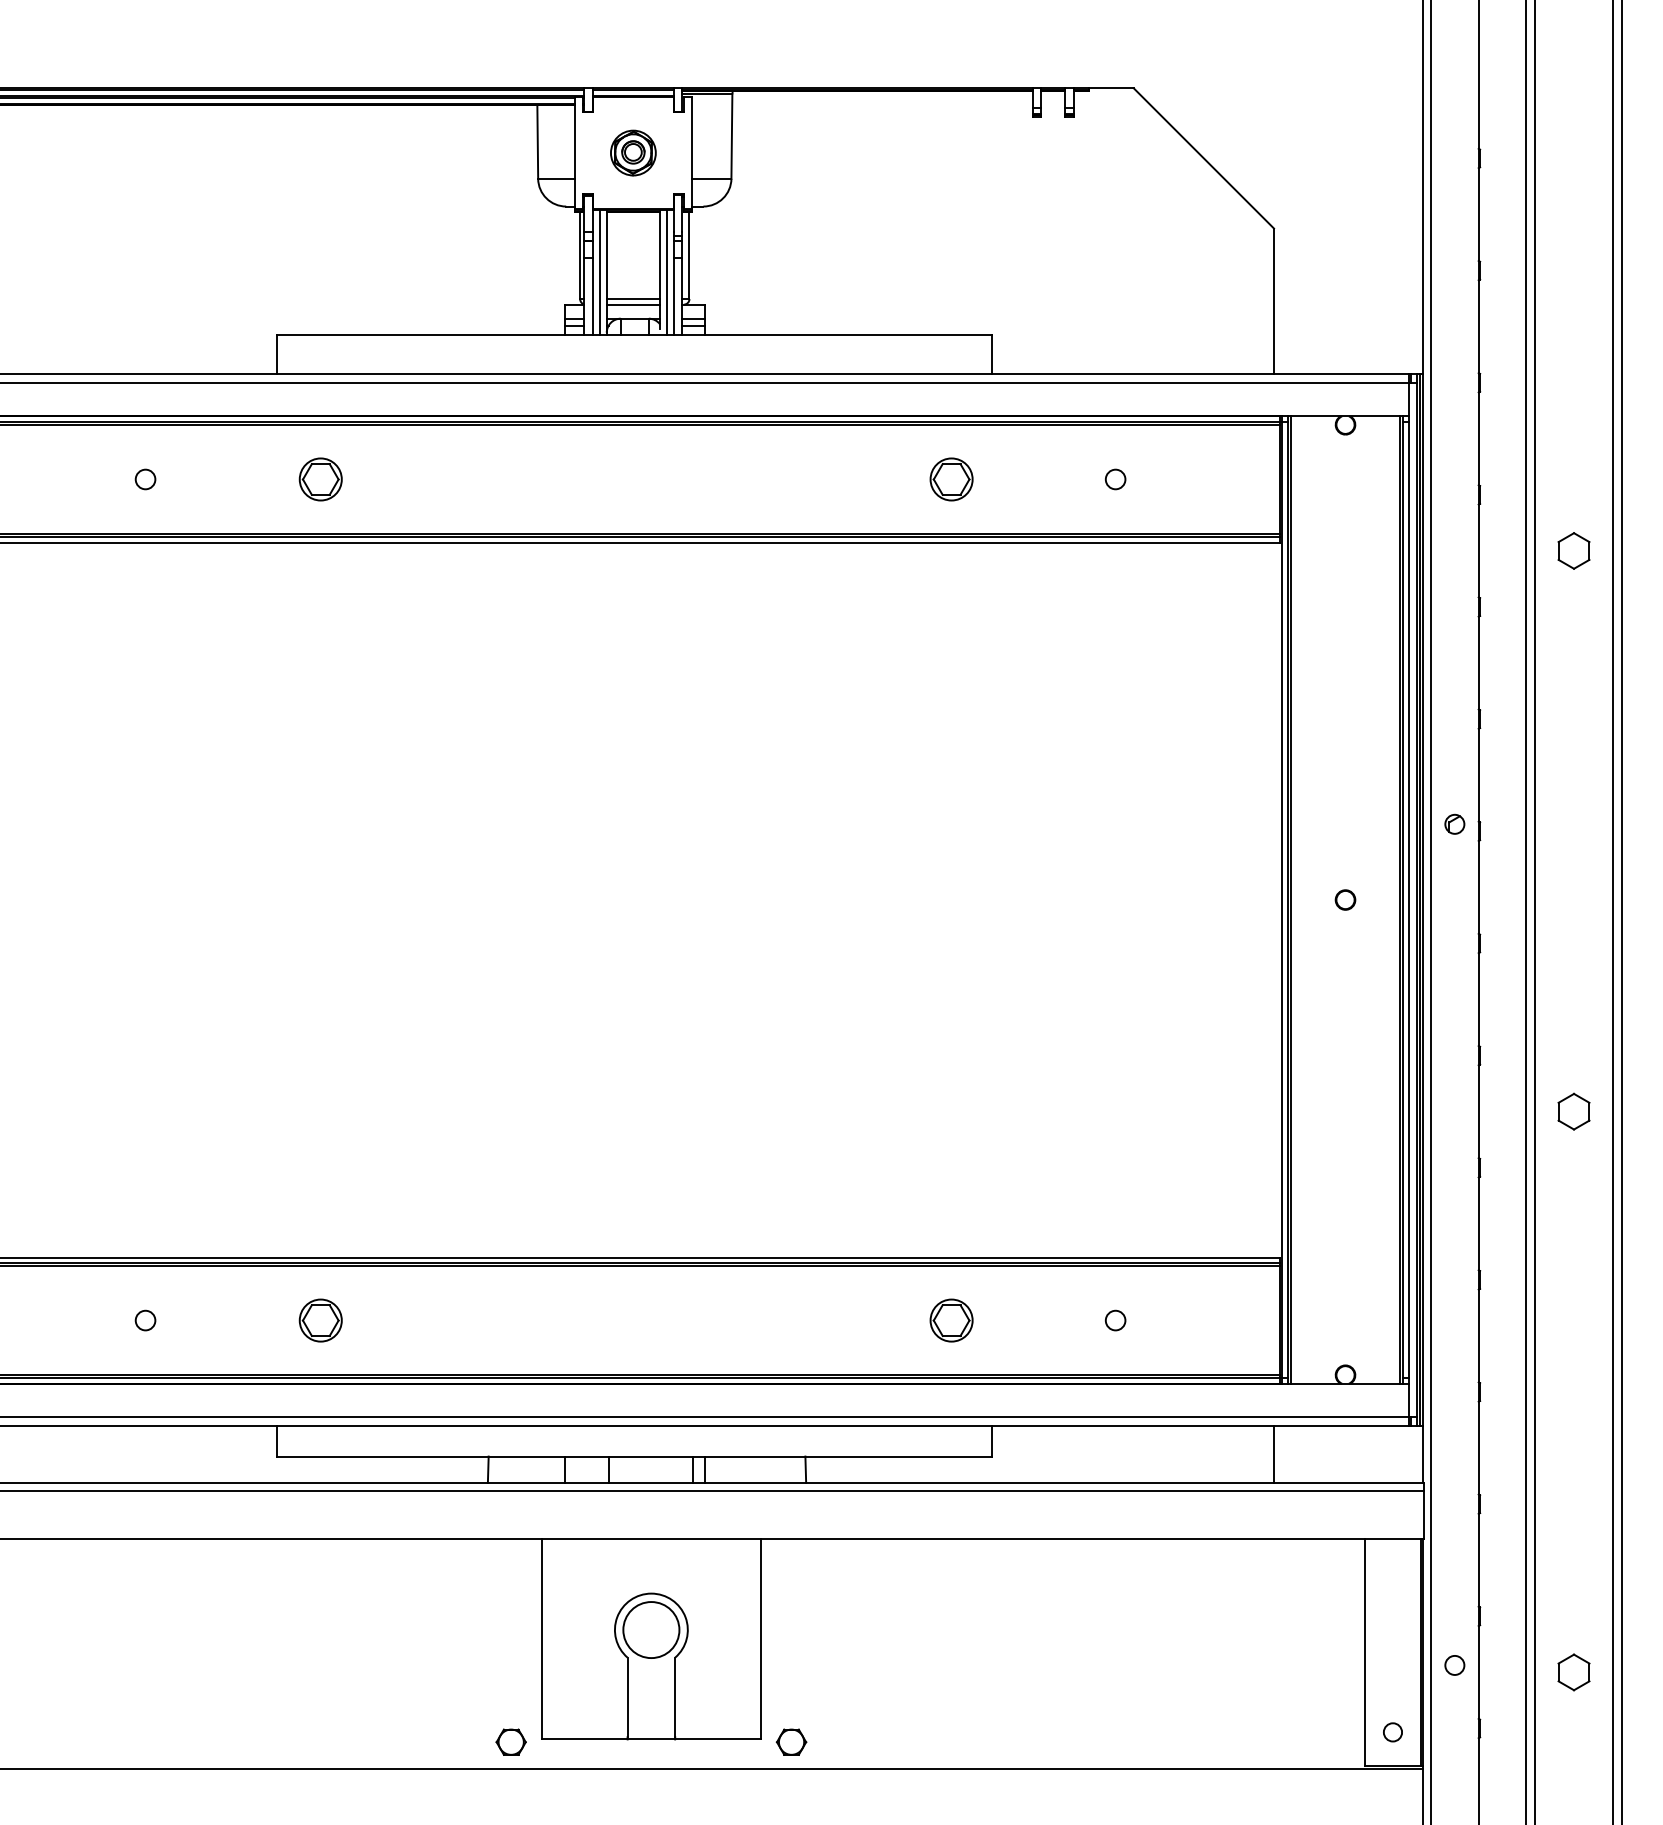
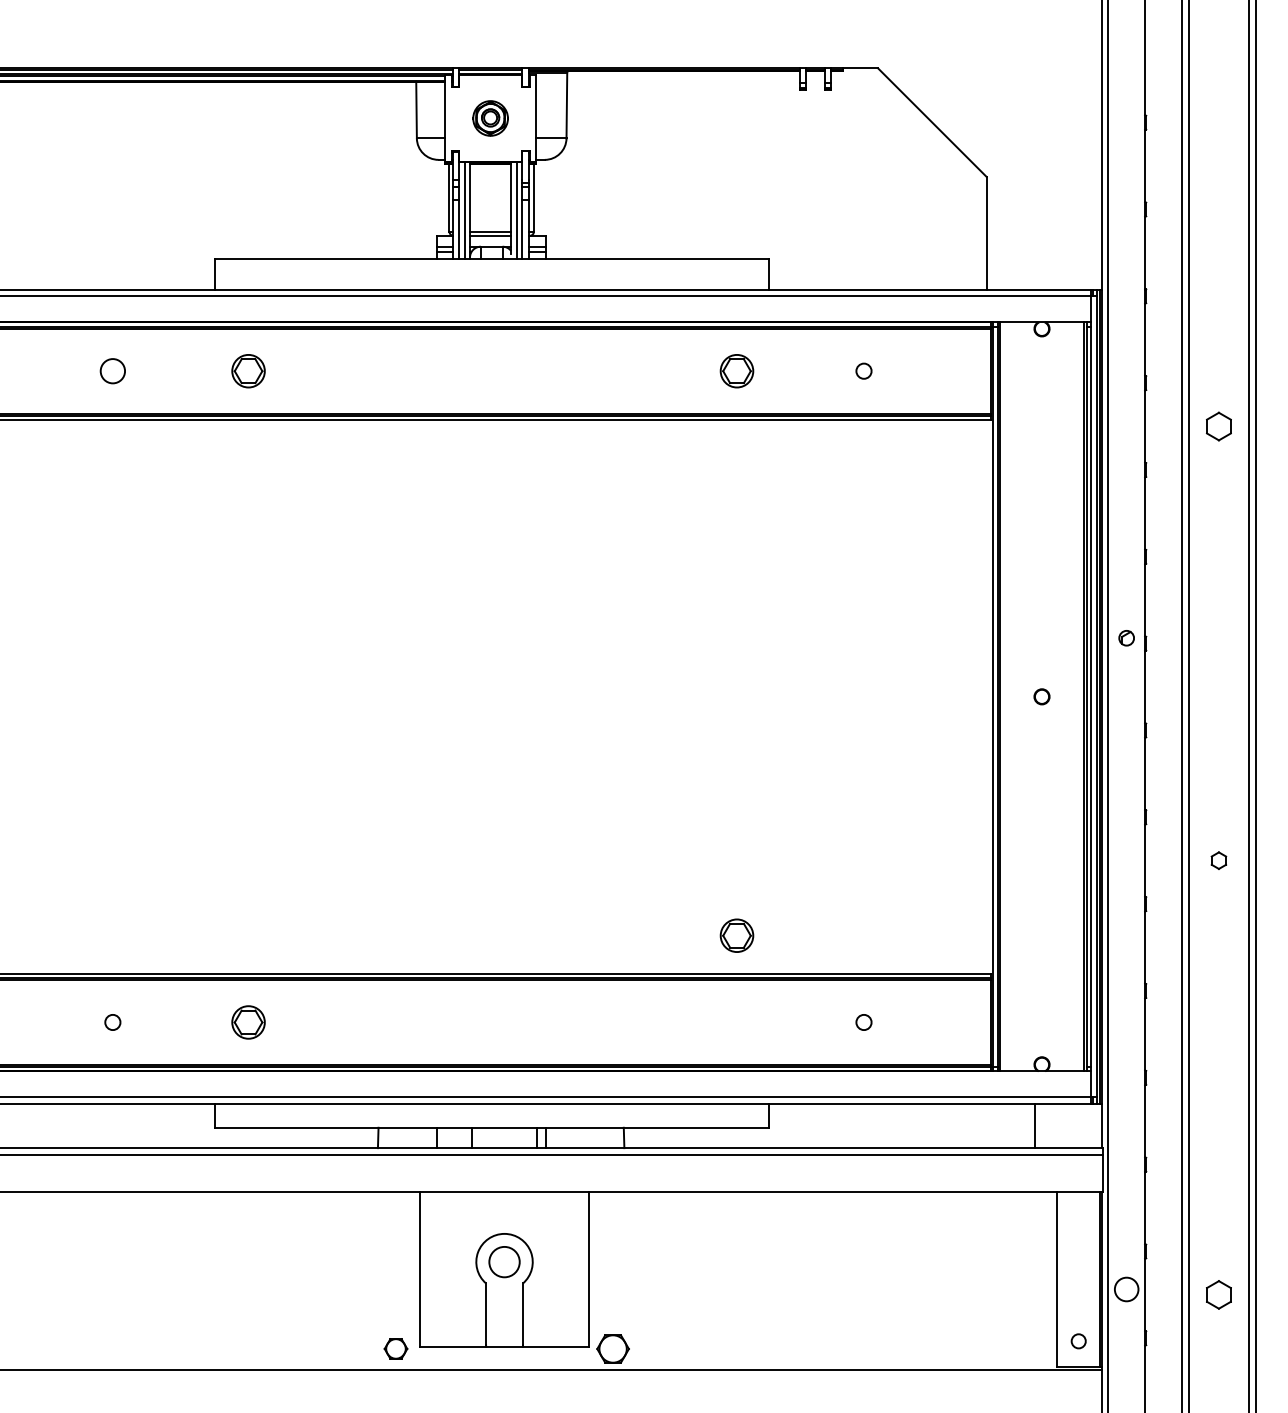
circle: (145, 479) -> (112, 371), size x1.6
part: (1573, 1111) -> (1218, 860), size x0.6
part: (951, 1320) -> (736, 935), moved
line: (1274, 1453) -> (1035, 1125), moved
circle: (651, 1630) -> (504, 1262), size x0.7
circle: (1454, 1664) -> (1126, 1288), size x1.6
part: (791, 1741) -> (613, 1348), size x1.4

